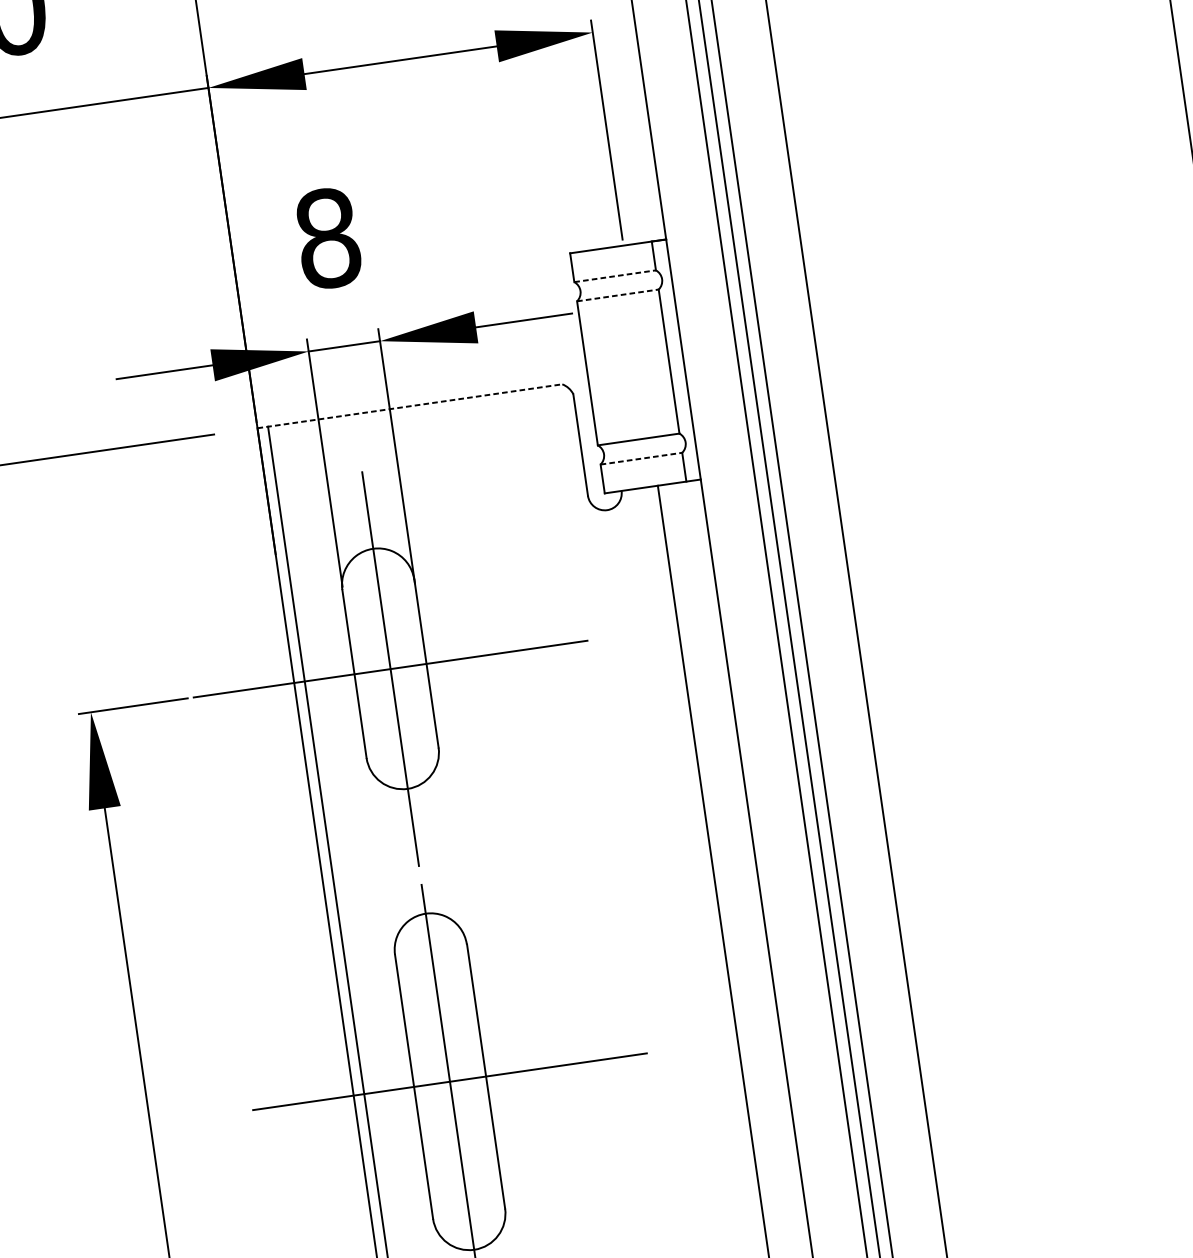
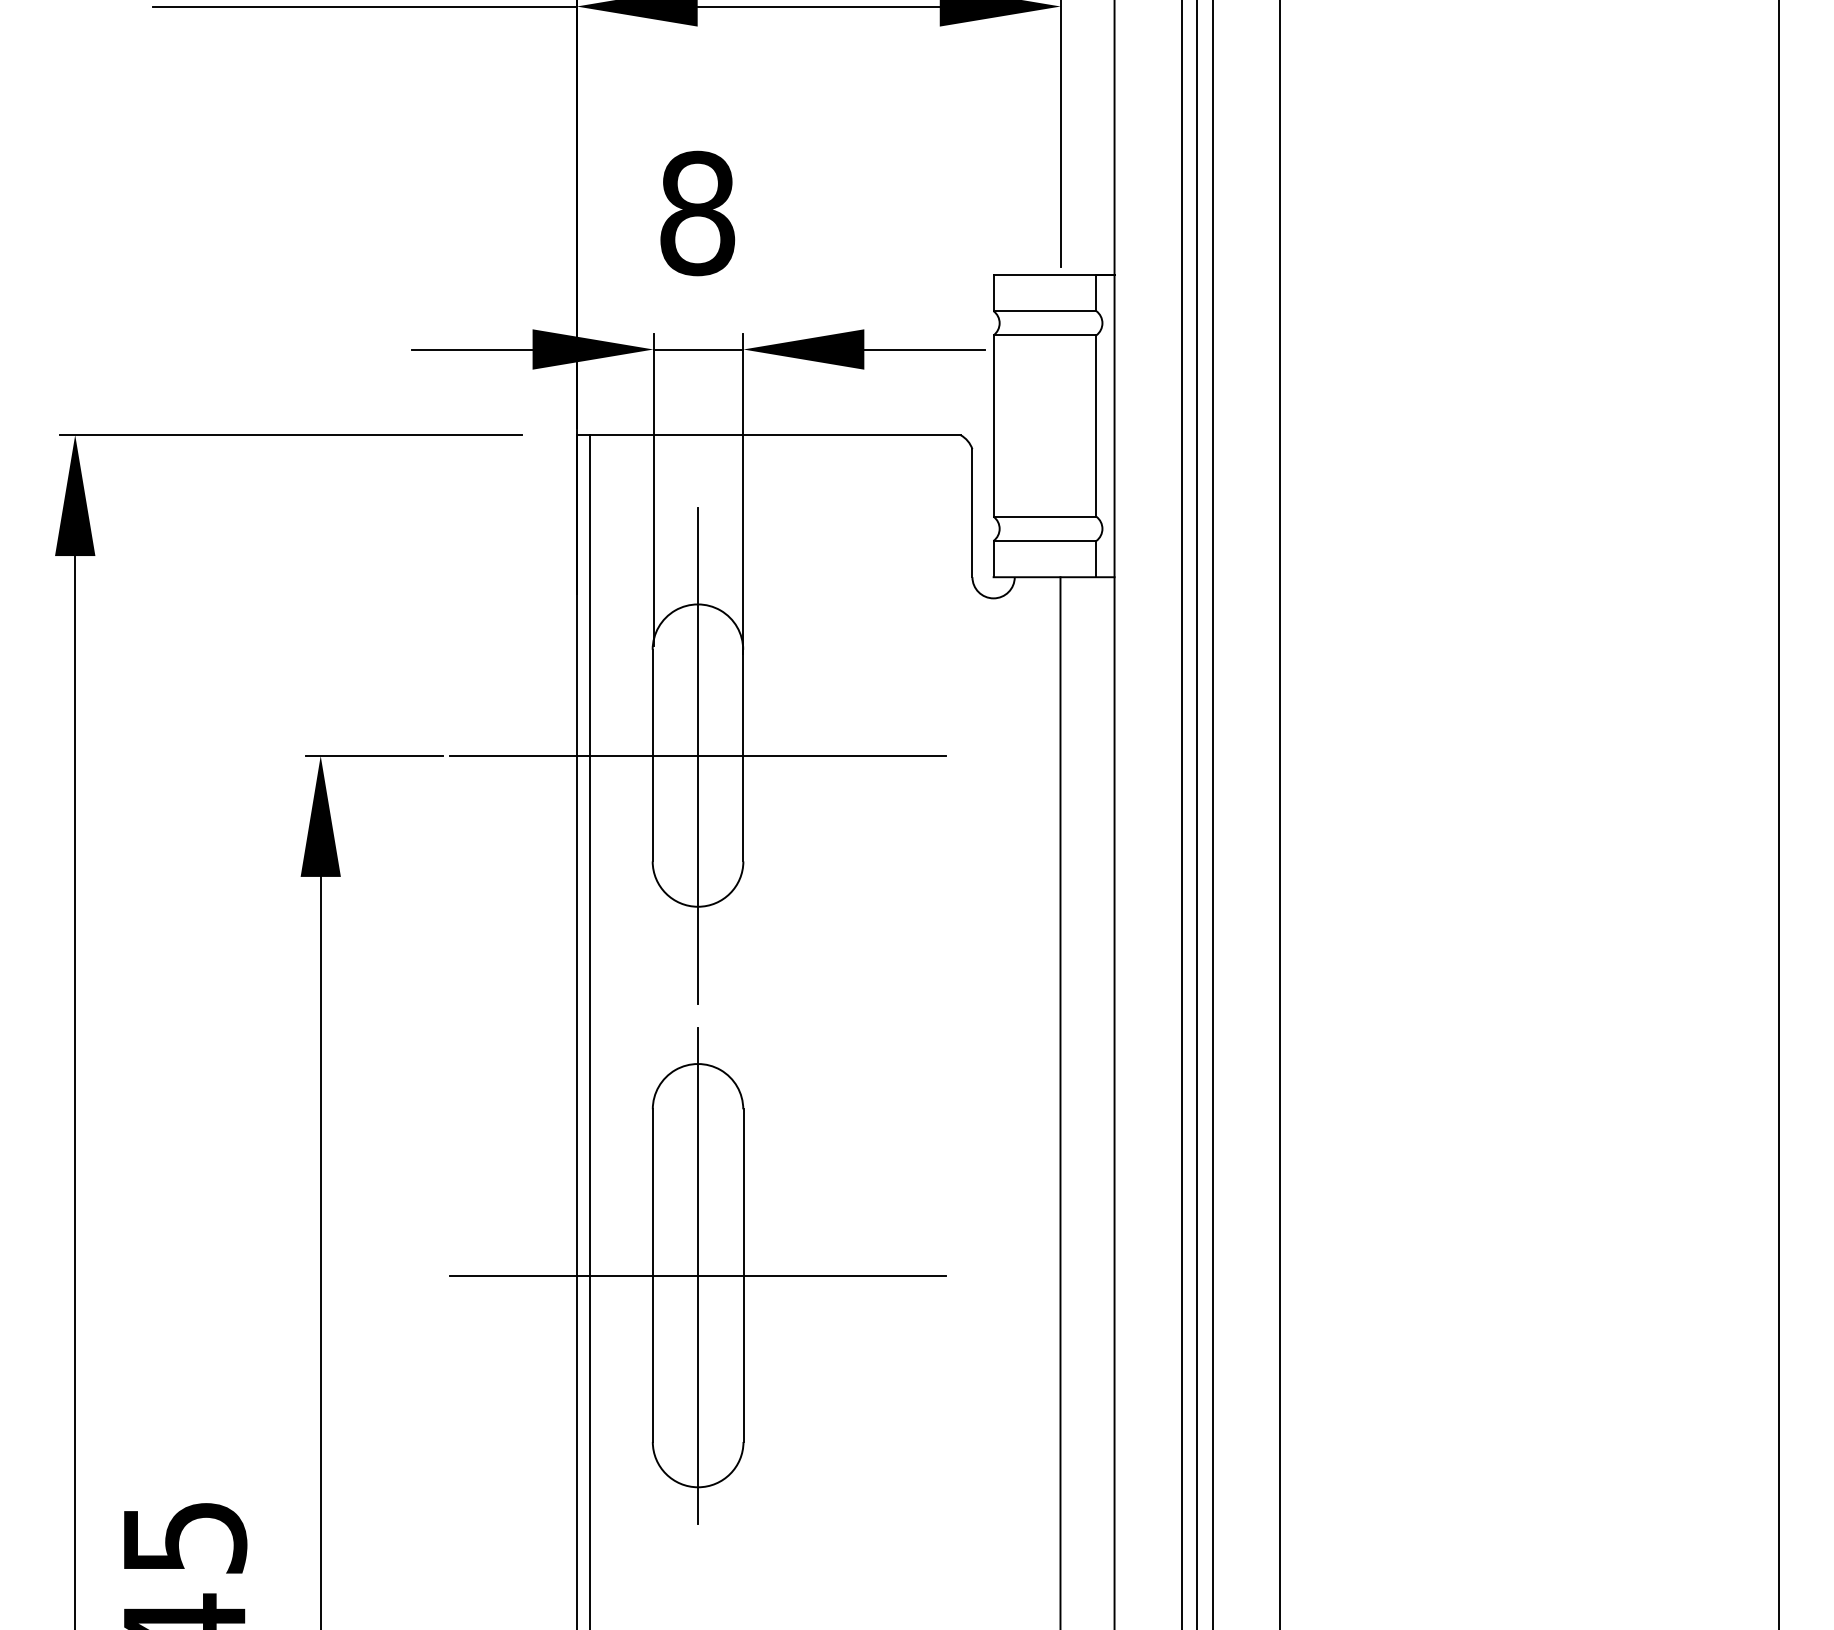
line: (615, 276) -> (1045, 311), dashed -> solid
line: (618, 295) -> (1045, 335), dashed -> solid
line: (409, 406) -> (768, 435), dashed -> solid
line: (641, 458) -> (1045, 540), dashed -> solid

